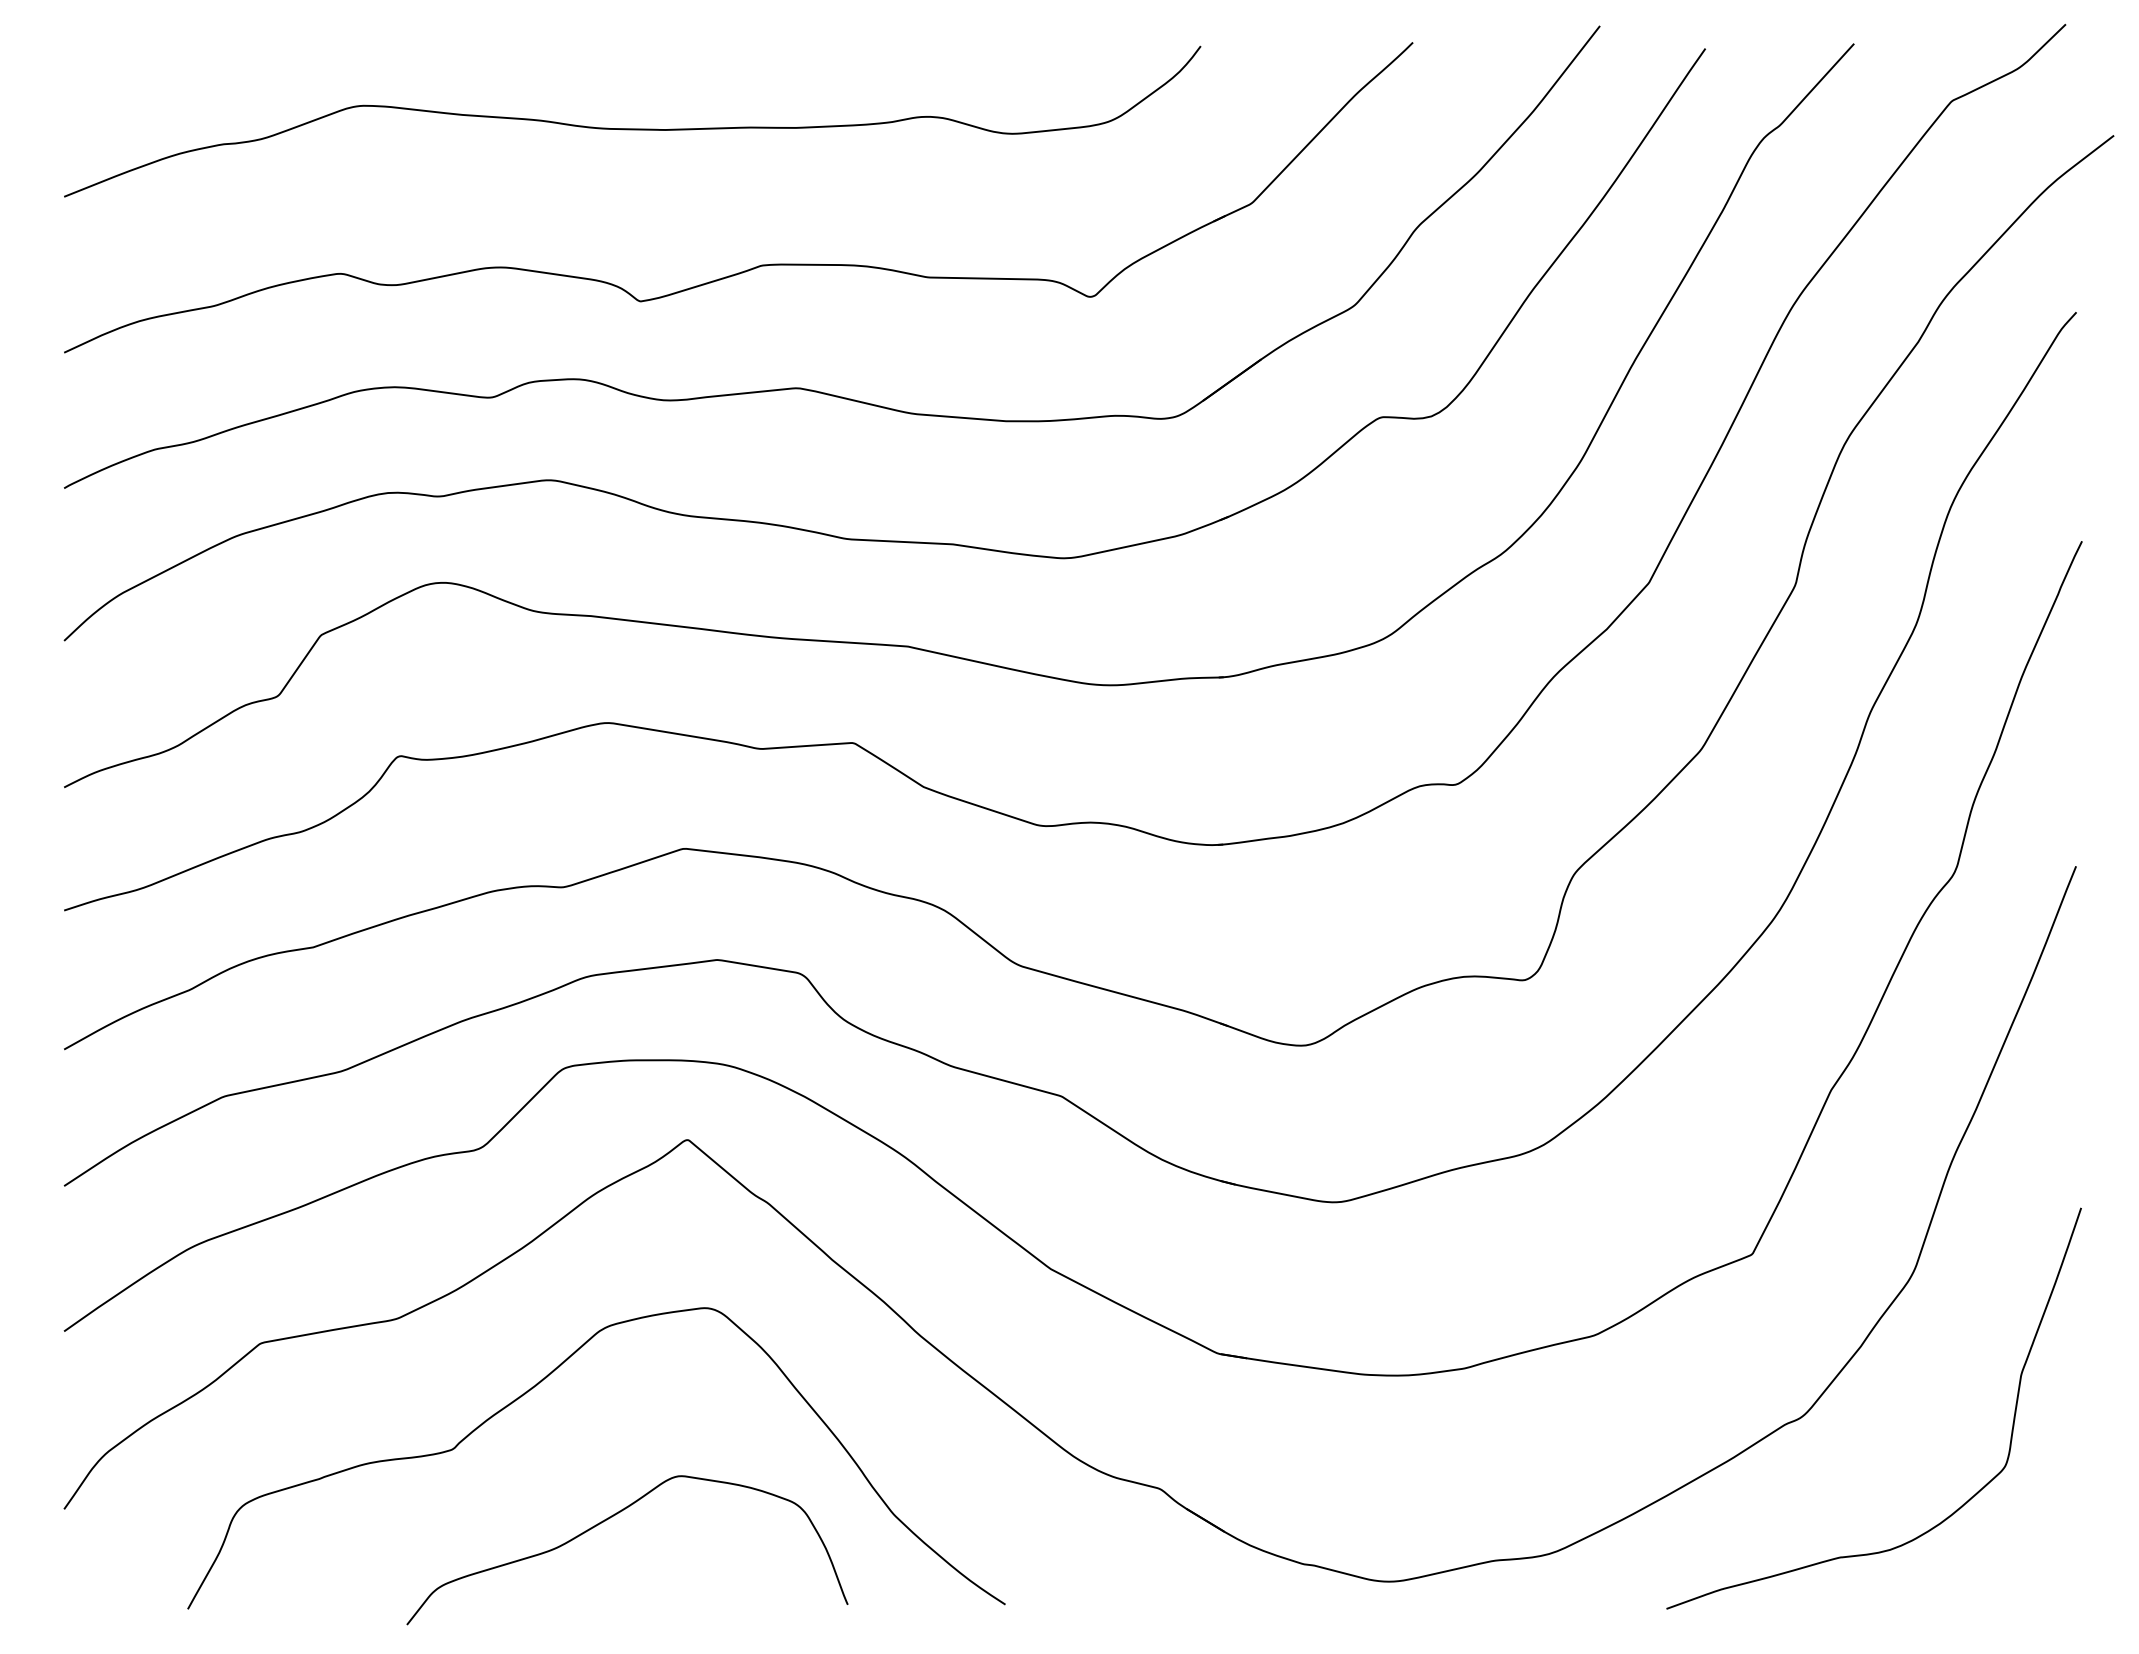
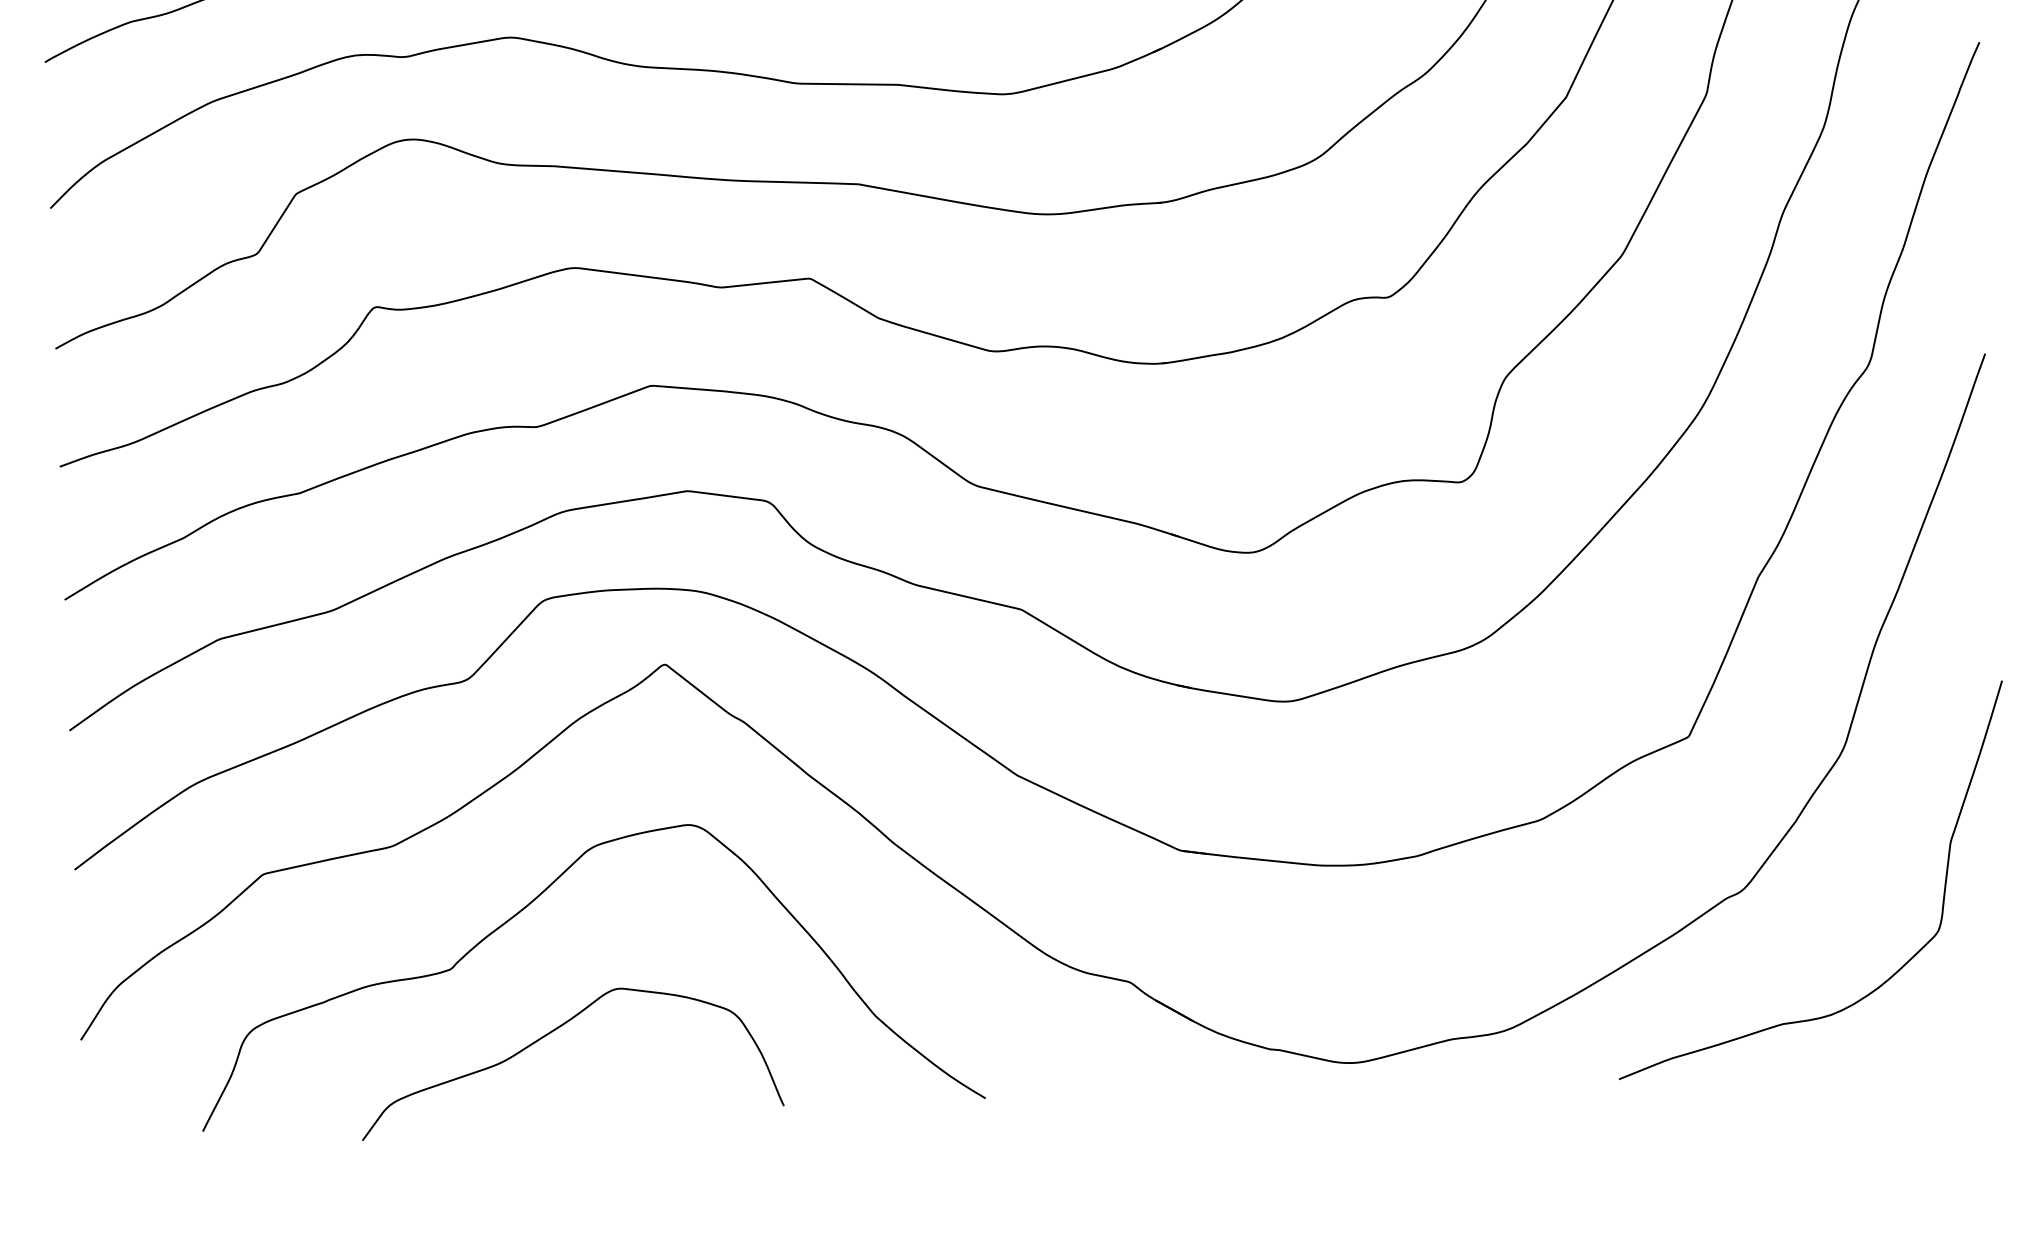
curve: (607, 1520) -> (550, 1033), moved

